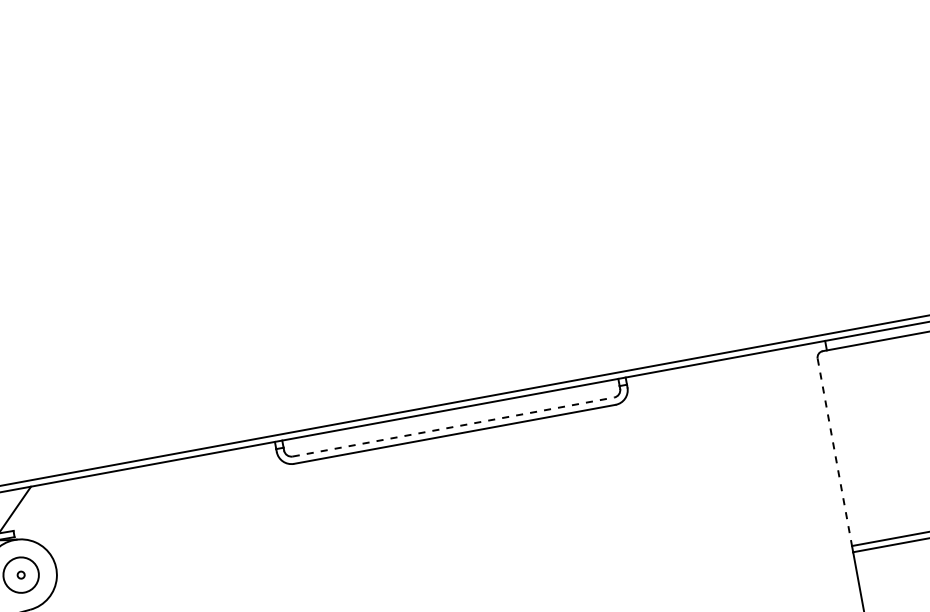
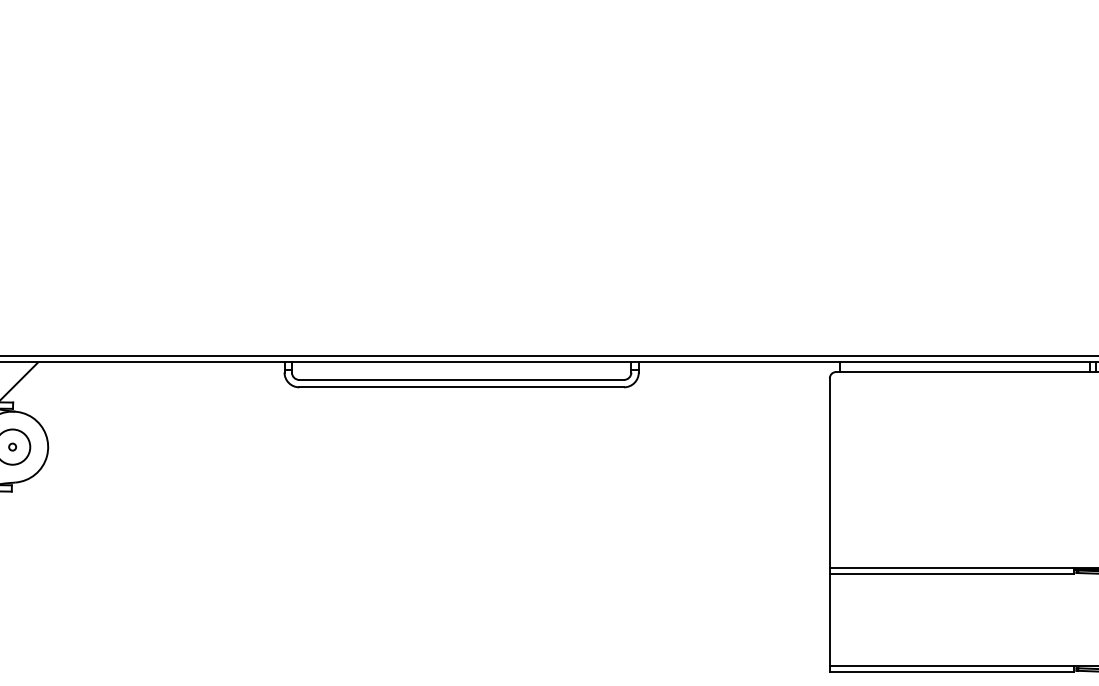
line: (454, 426) -> (462, 379), dashed -> solid
line: (834, 452) -> (829, 473), dashed -> solid

